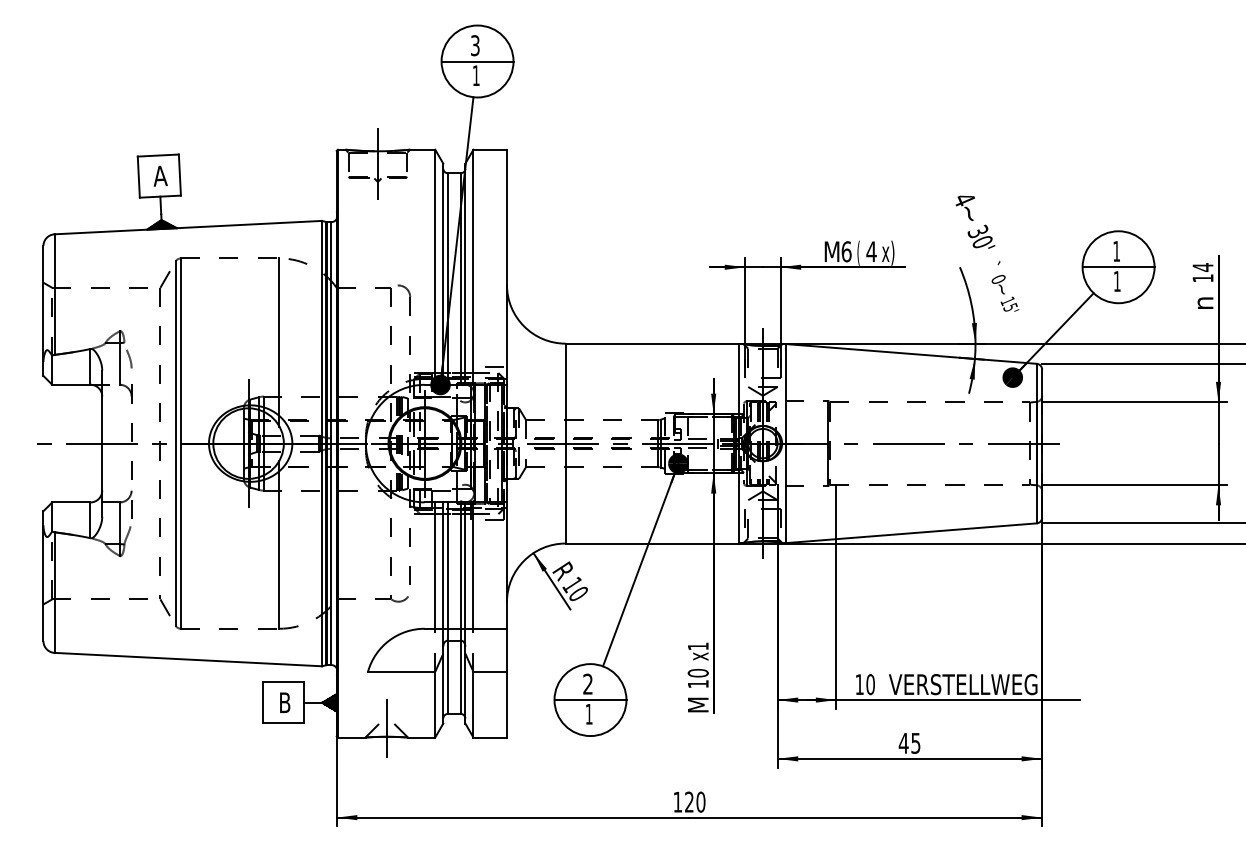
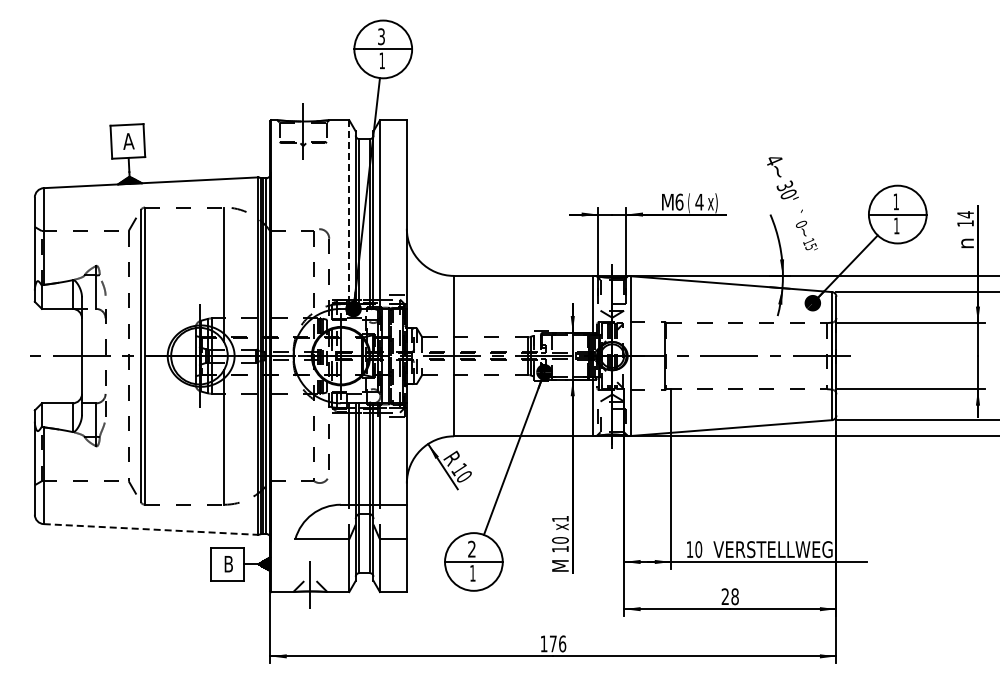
line: (435, 268) -> (349, 215), solid -> dashed
line: (188, 659) -> (151, 529), solid -> dashed
text: (908, 743) -> (729, 596), 45 -> 28
text: (694, 801) -> (557, 643), 120 -> 176

